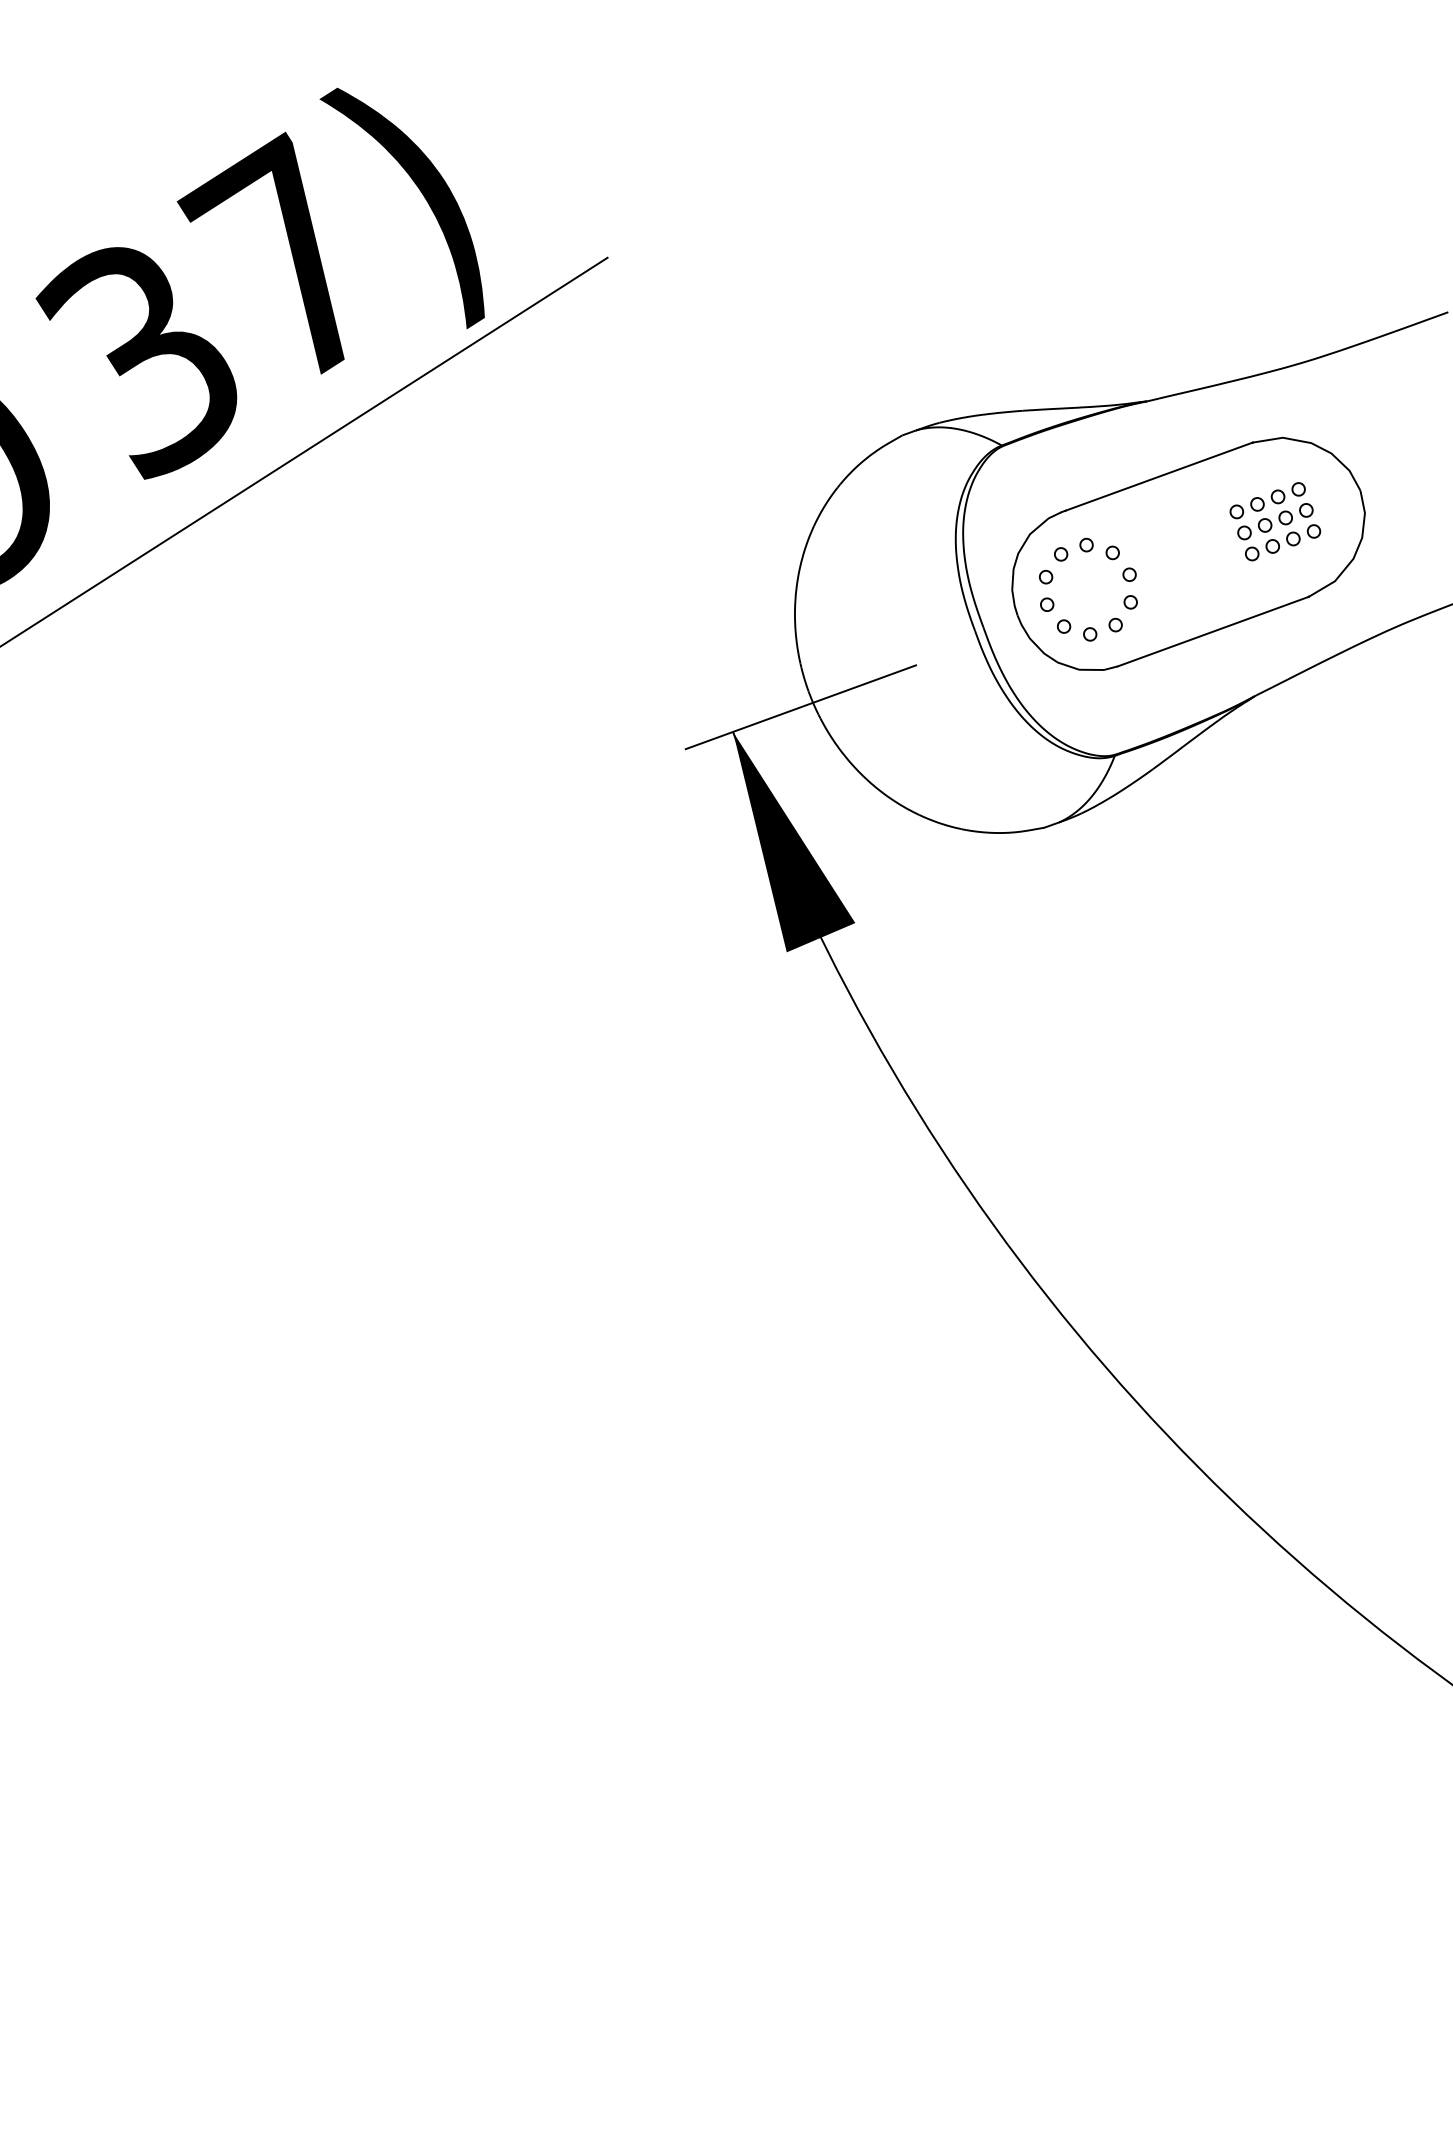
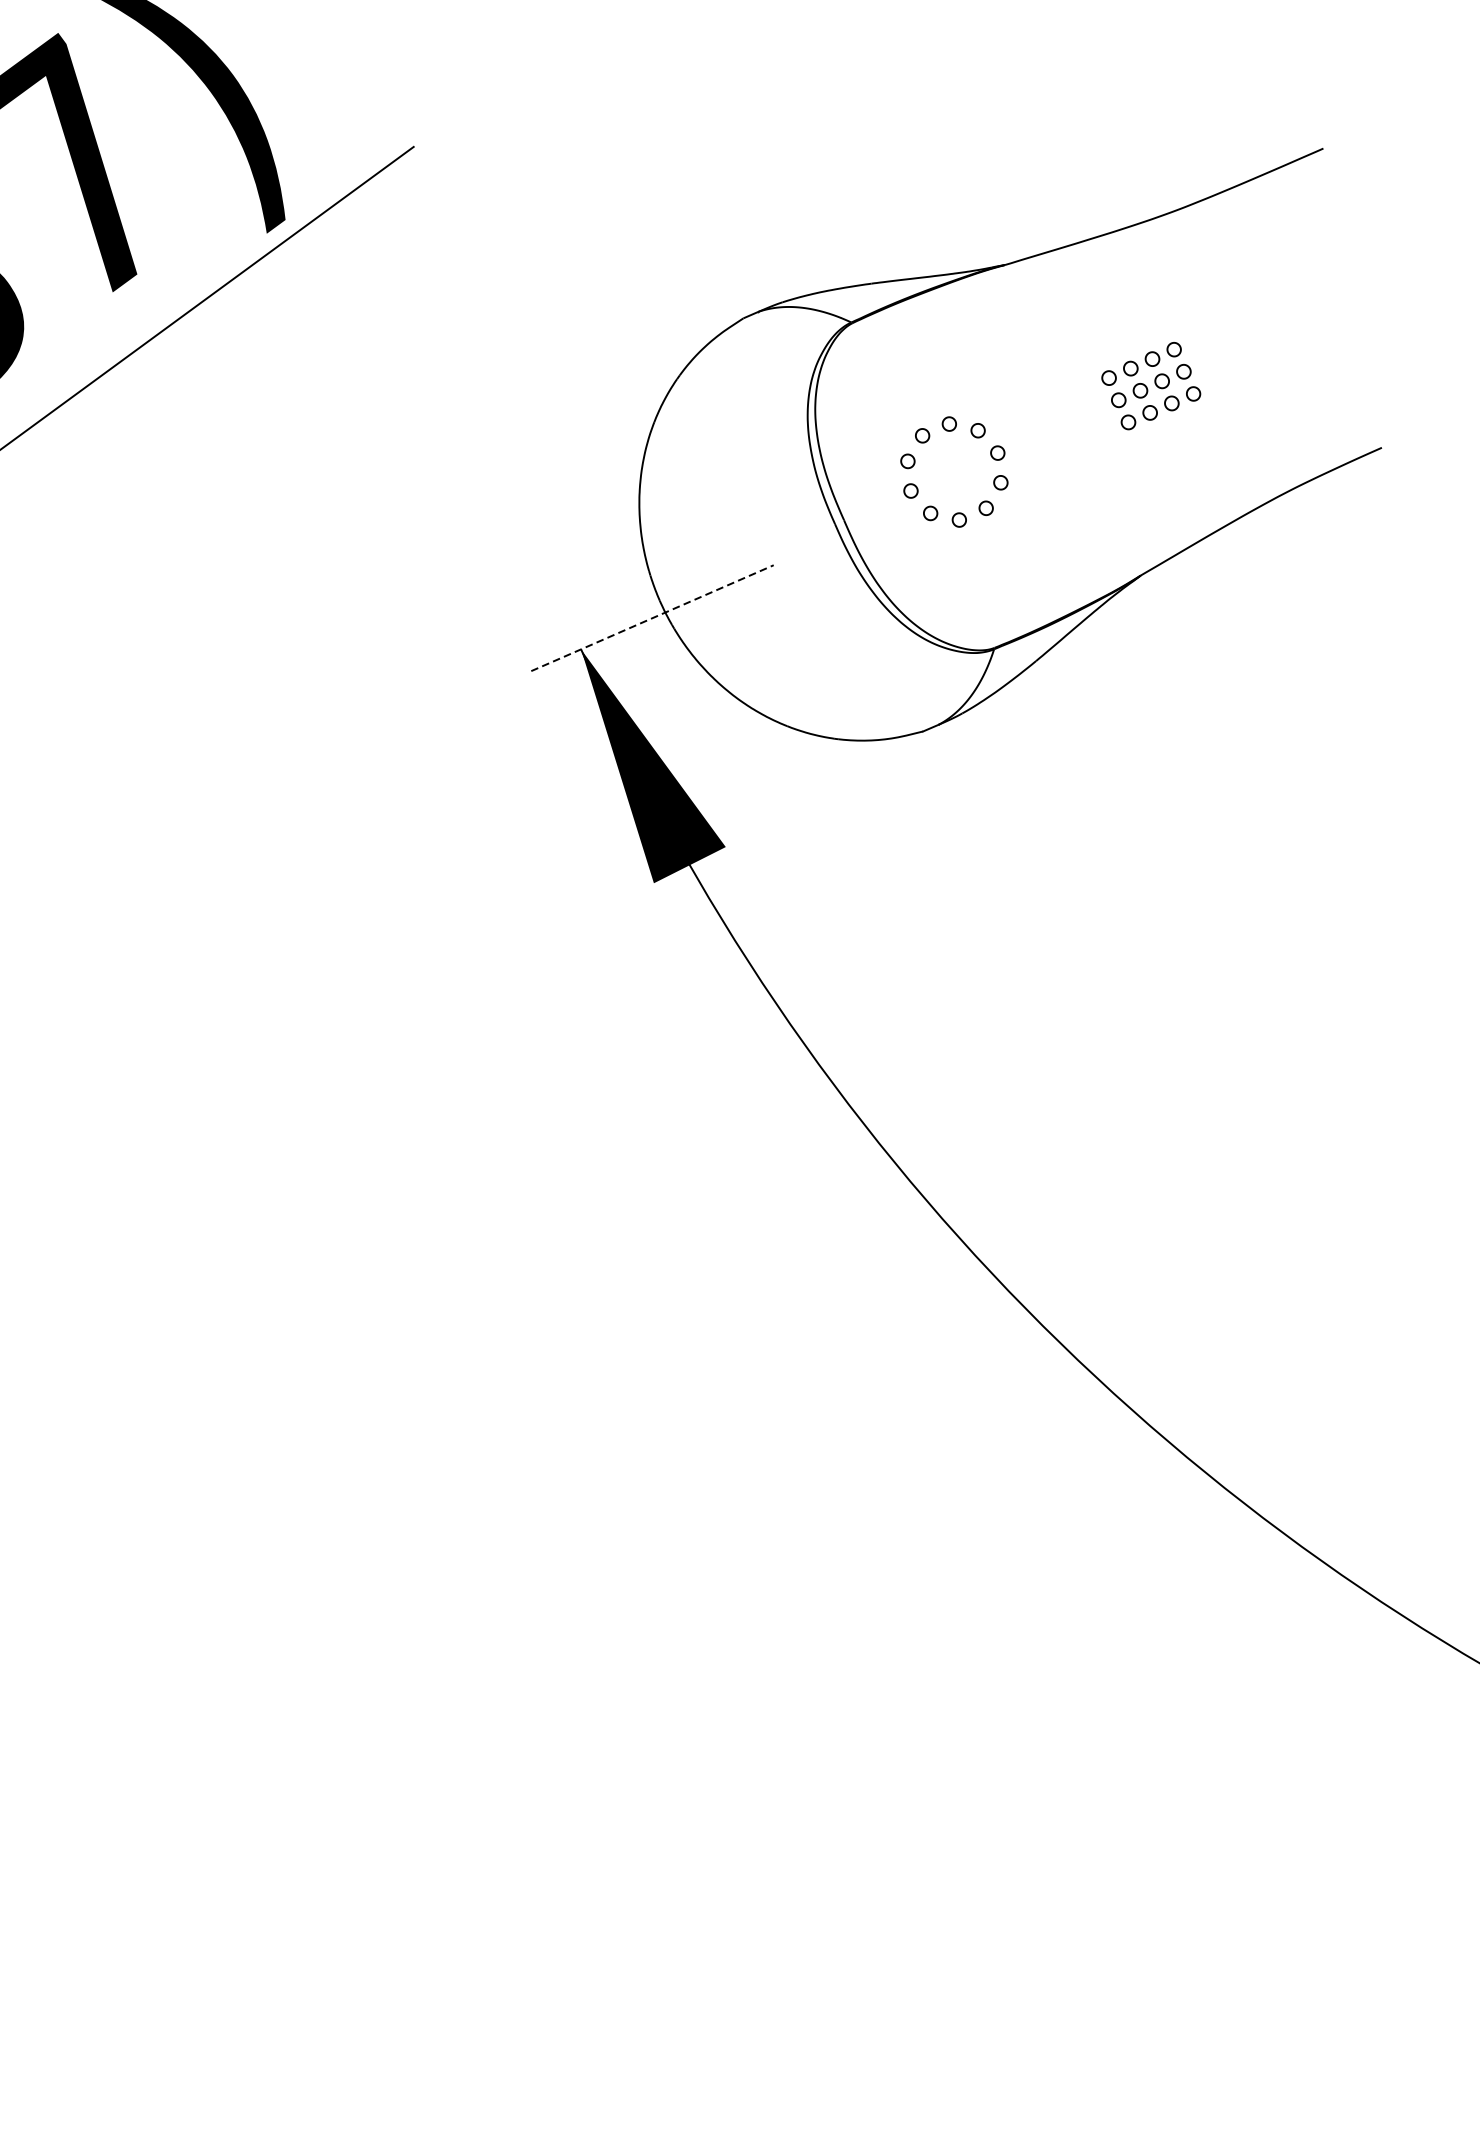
part: (1188, 553) -> (1059, 426), removed
line: (800, 707) -> (652, 618), solid -> dashed

